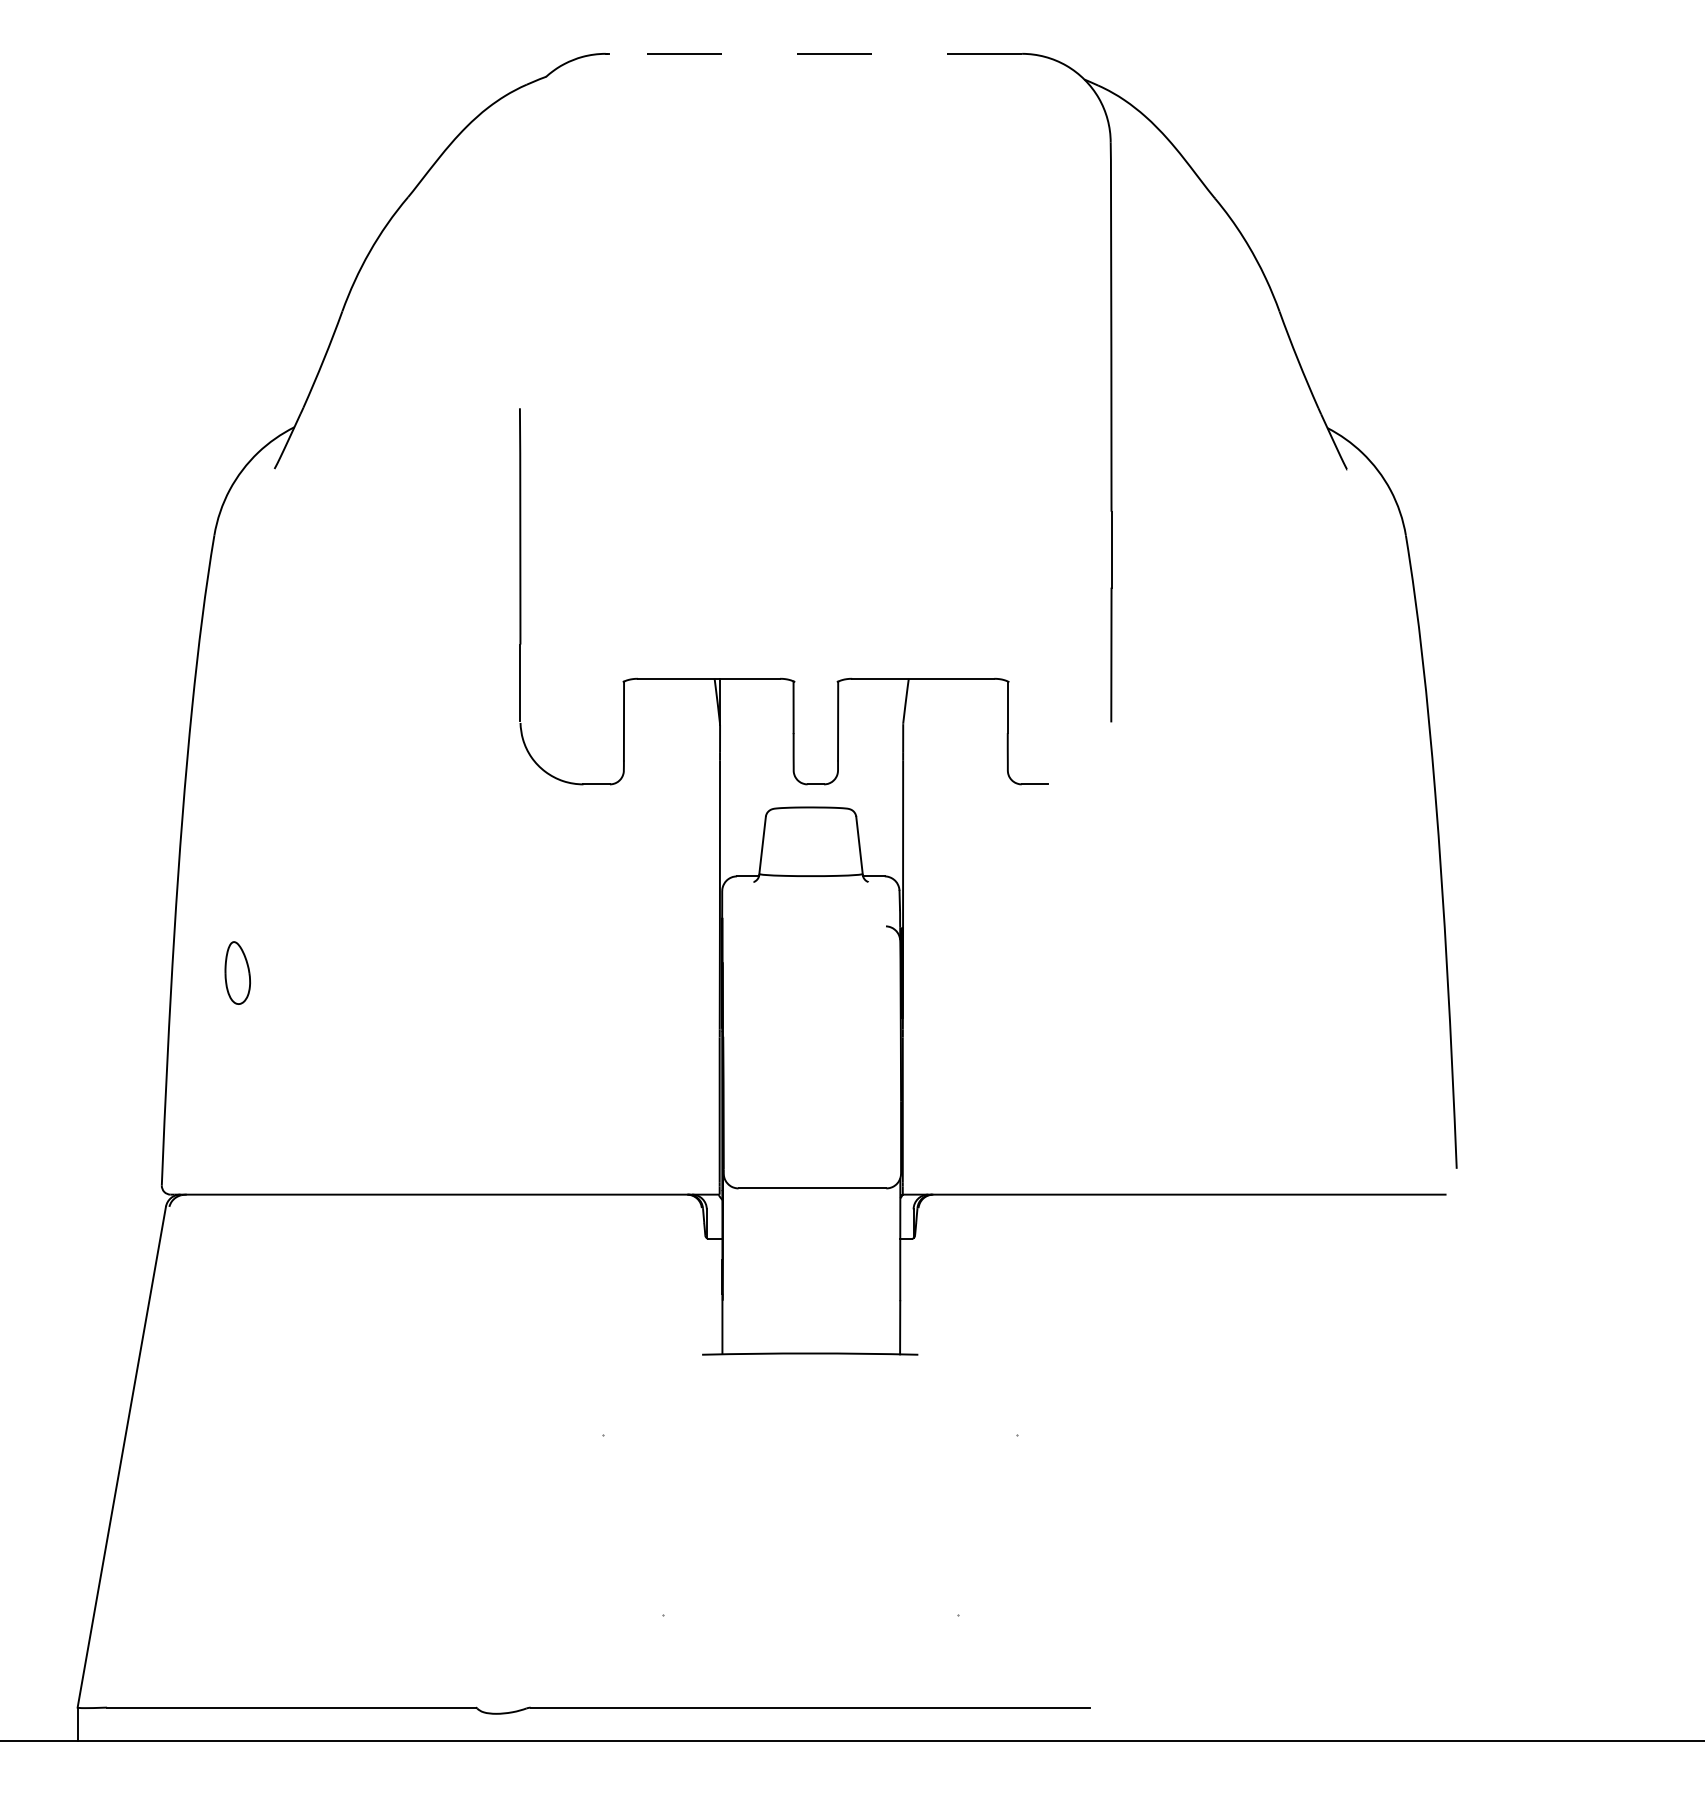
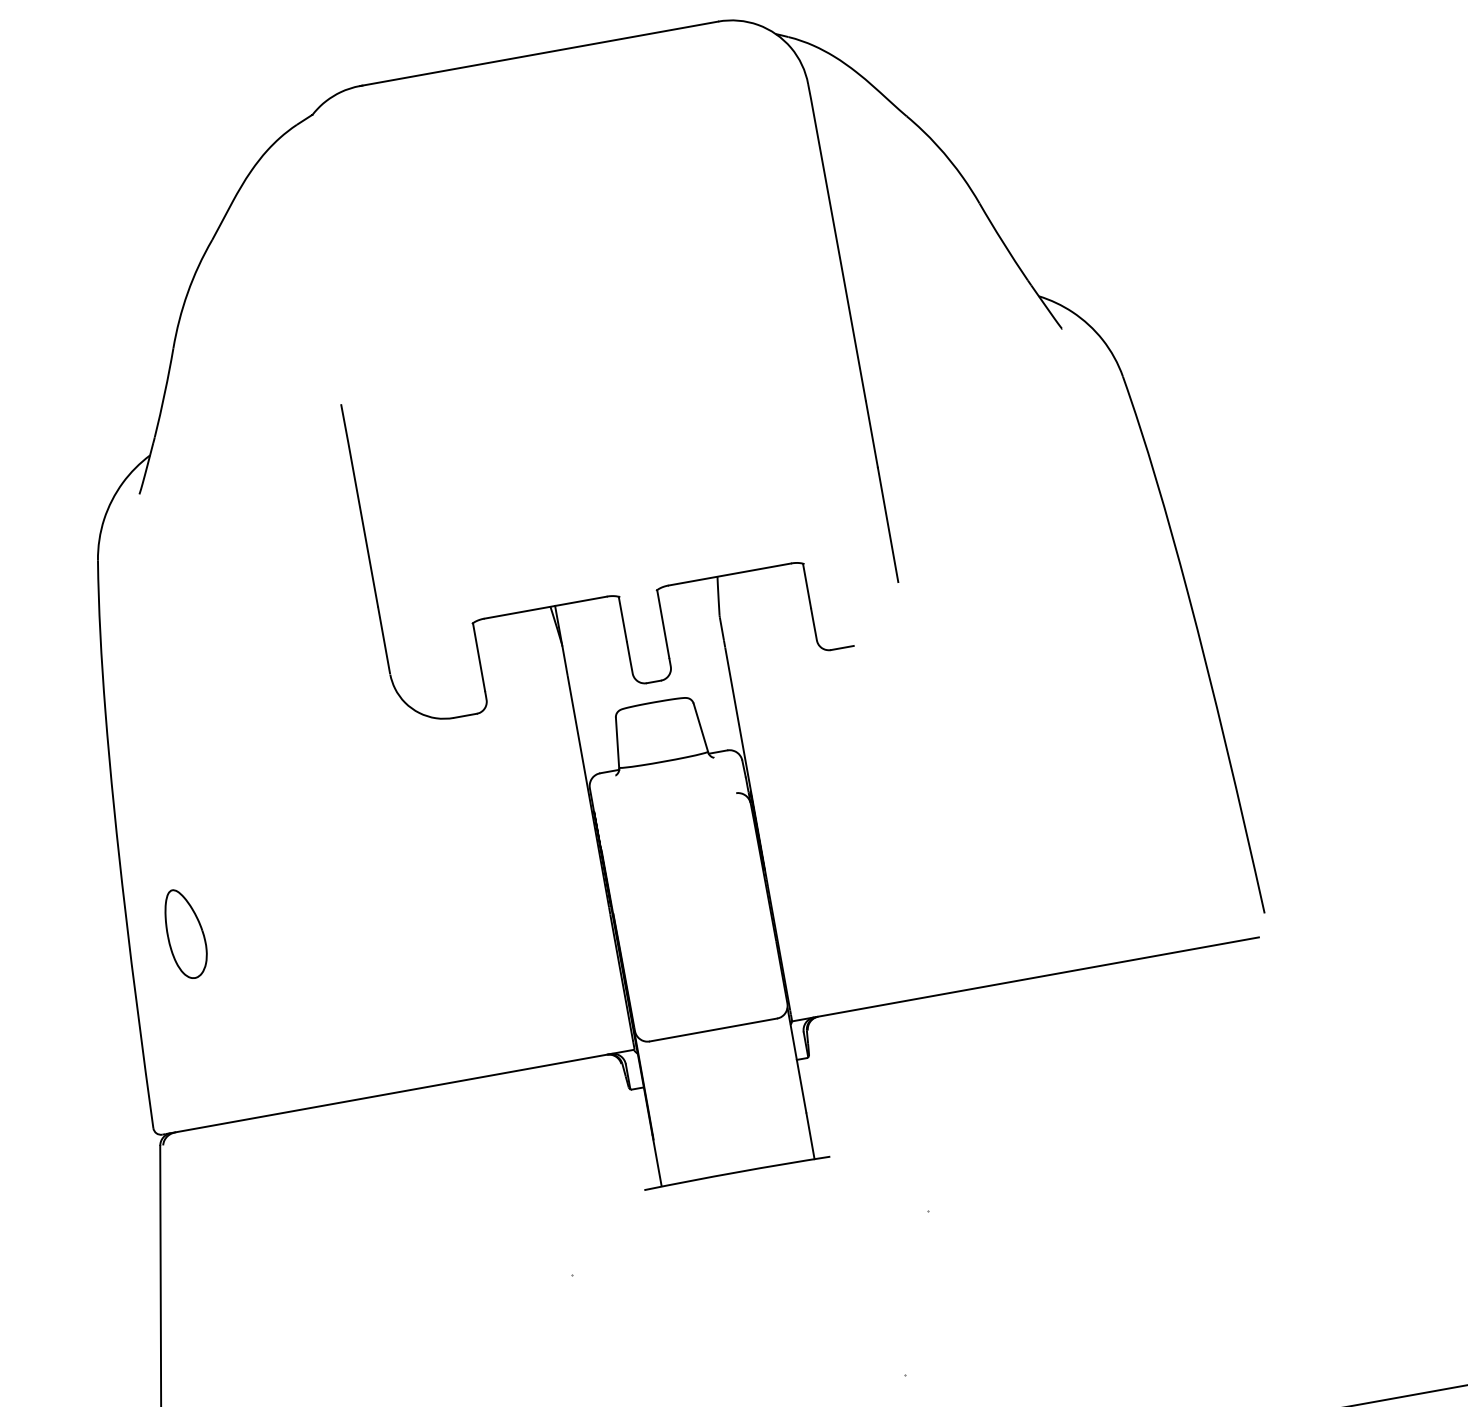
line: (815, 53) -> (540, 53), dashed -> solid
part: (237, 972) -> (185, 933), size x1.67

